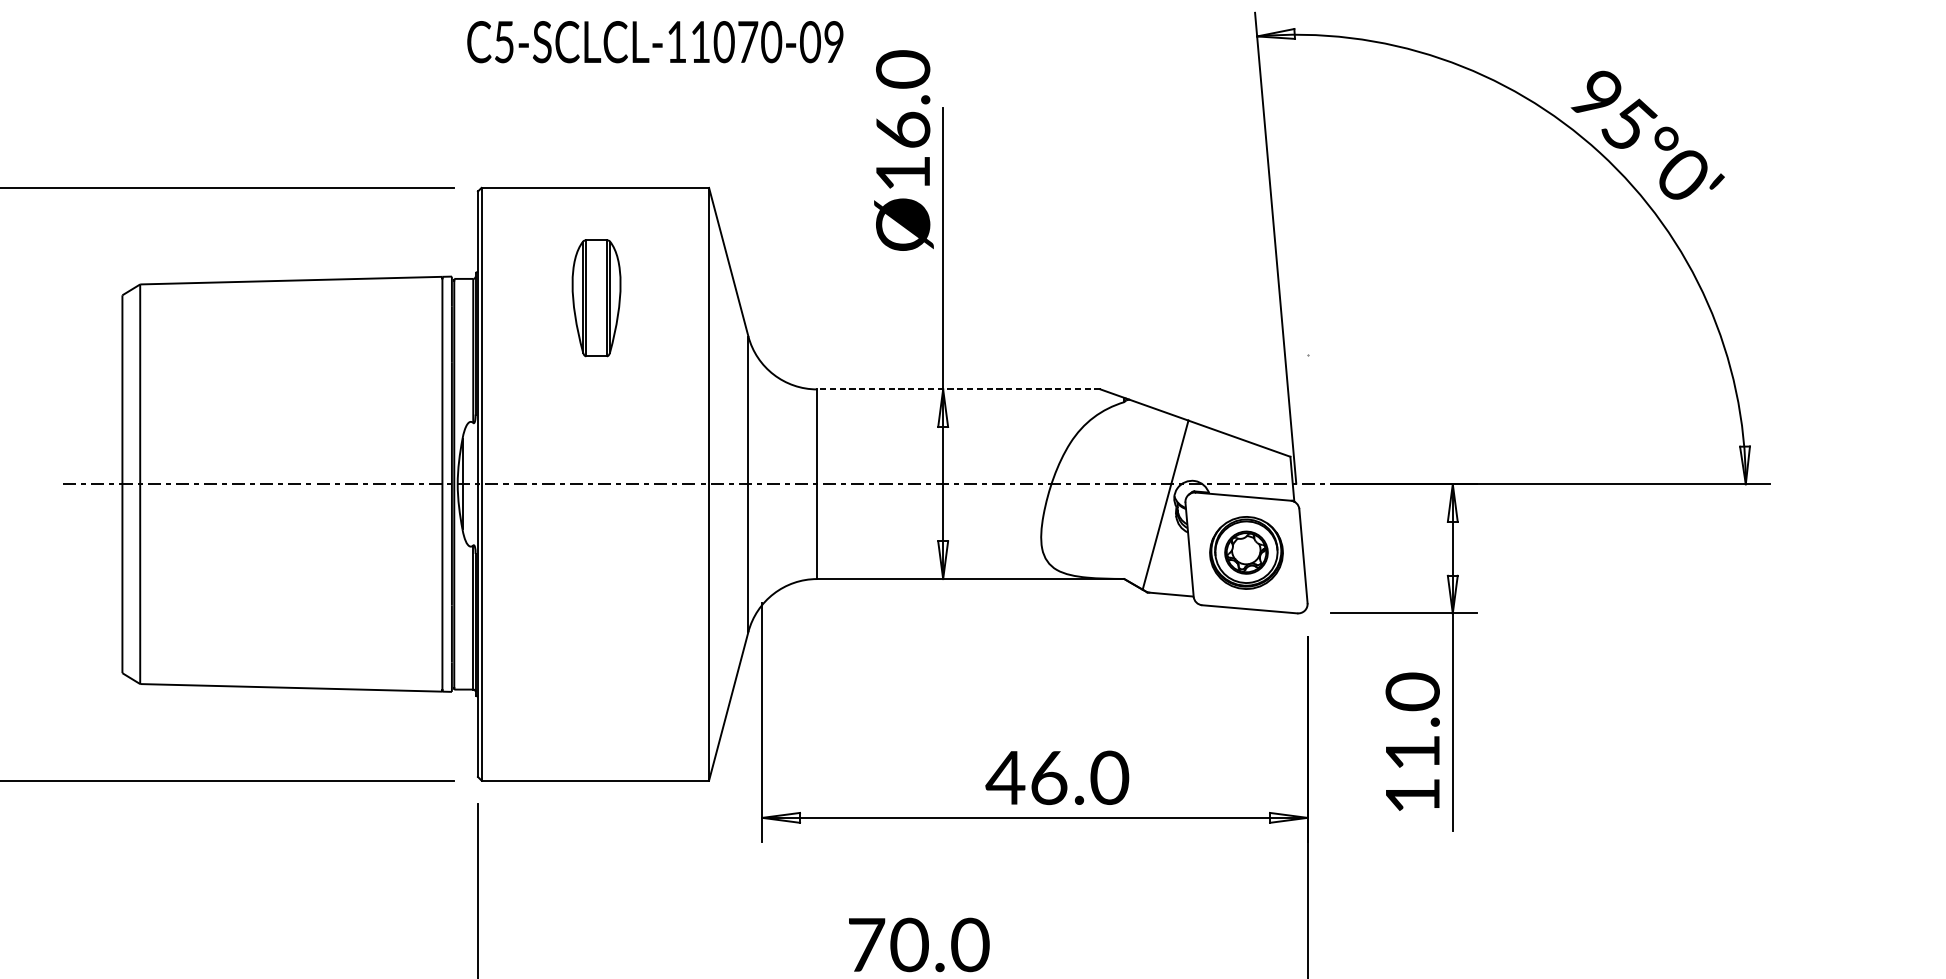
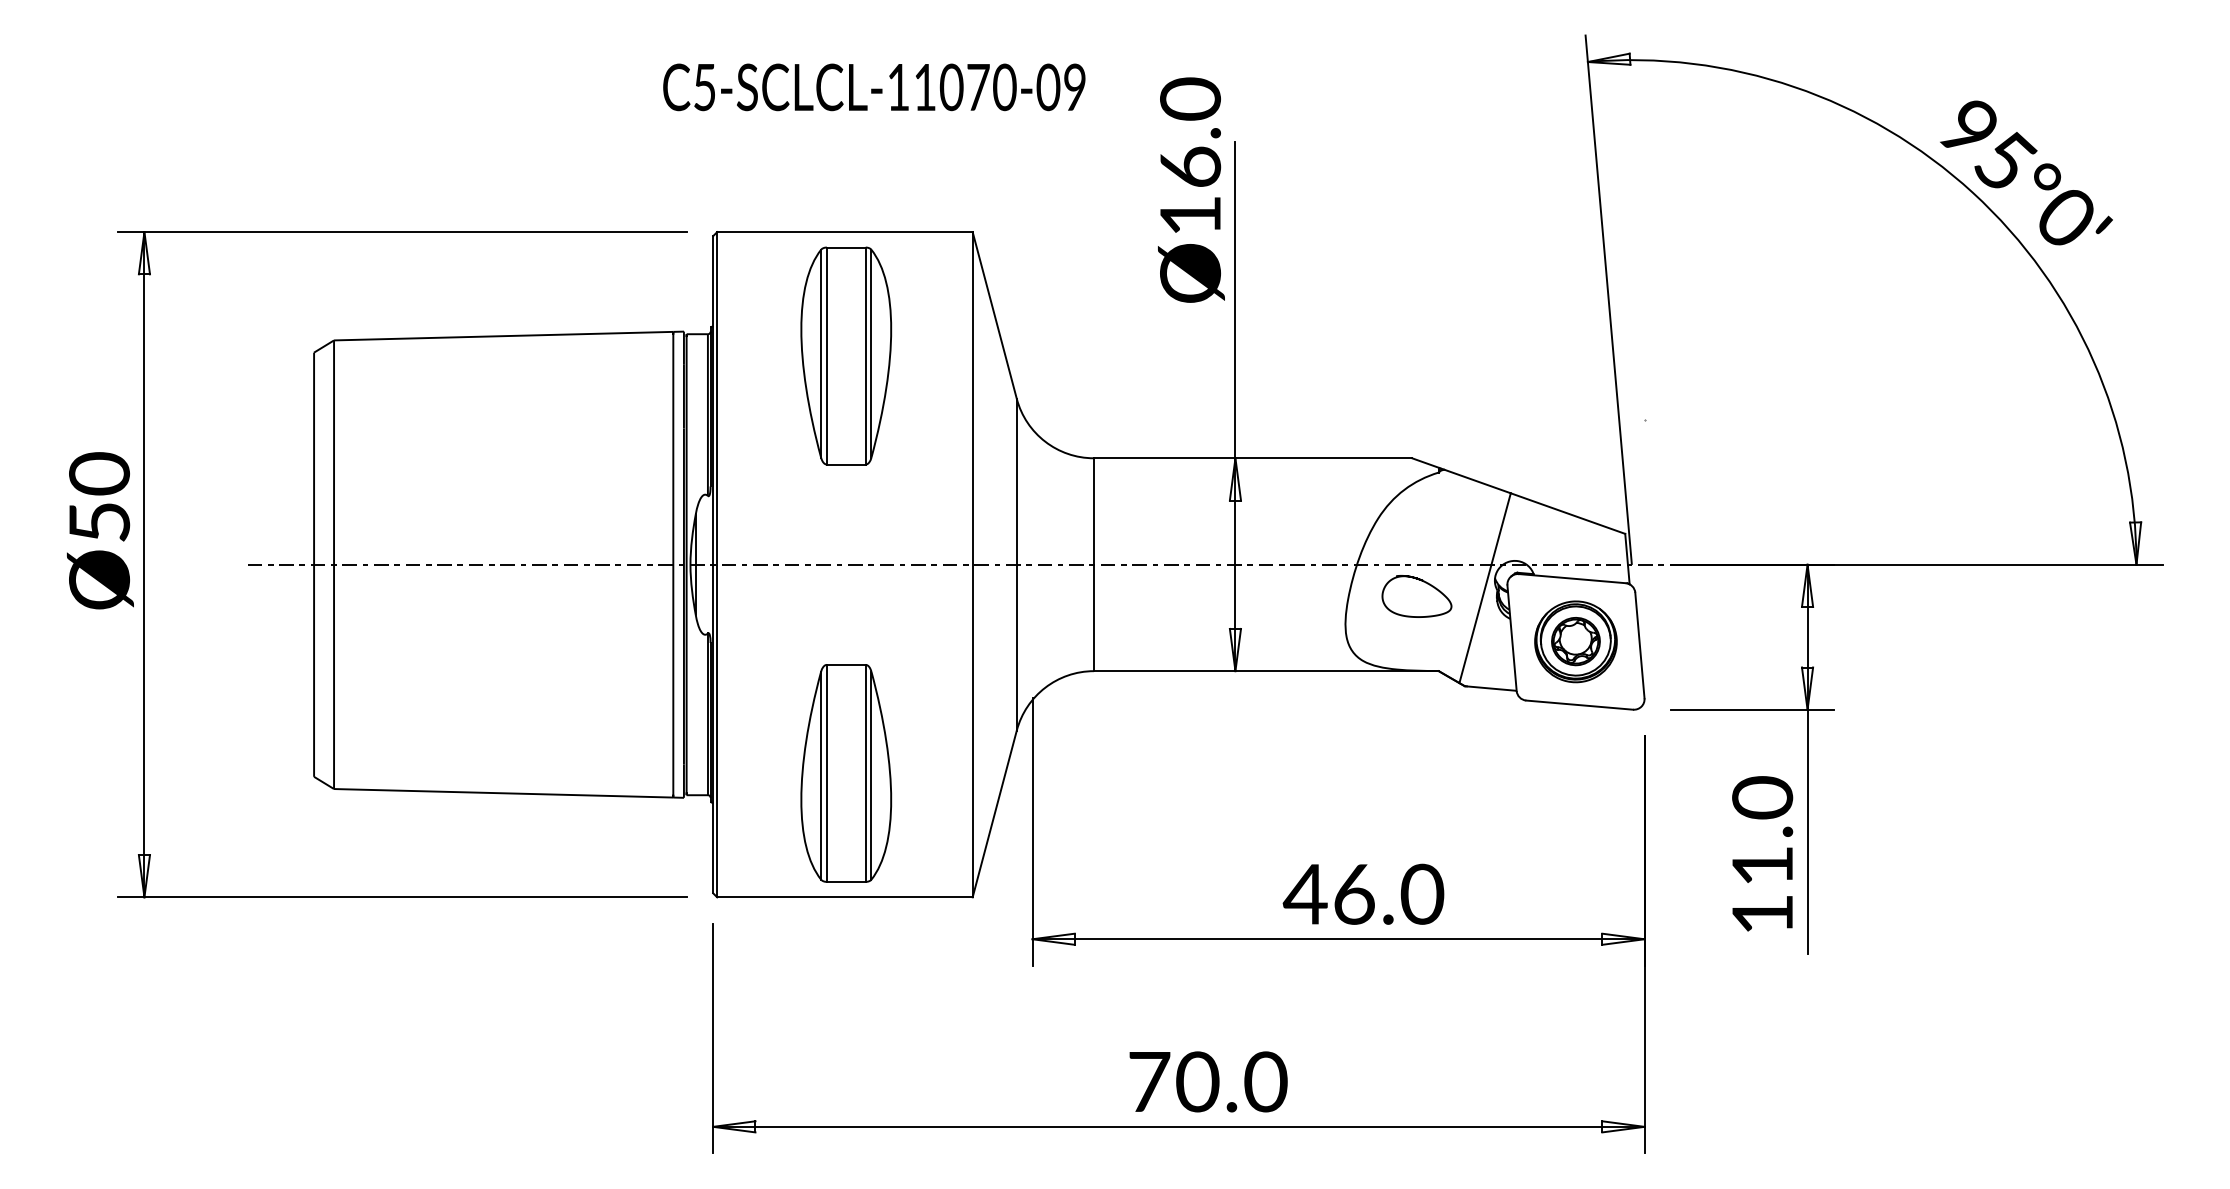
text: (655, 42) -> (874, 87), moved
part: (596, 297) -> (846, 355), size x1.67
line: (958, 389) -> (1252, 458), dashed -> solid
curve: (1110, 500) -> (1423, 582), added
part: (596, 670) -> (846, 773), added

